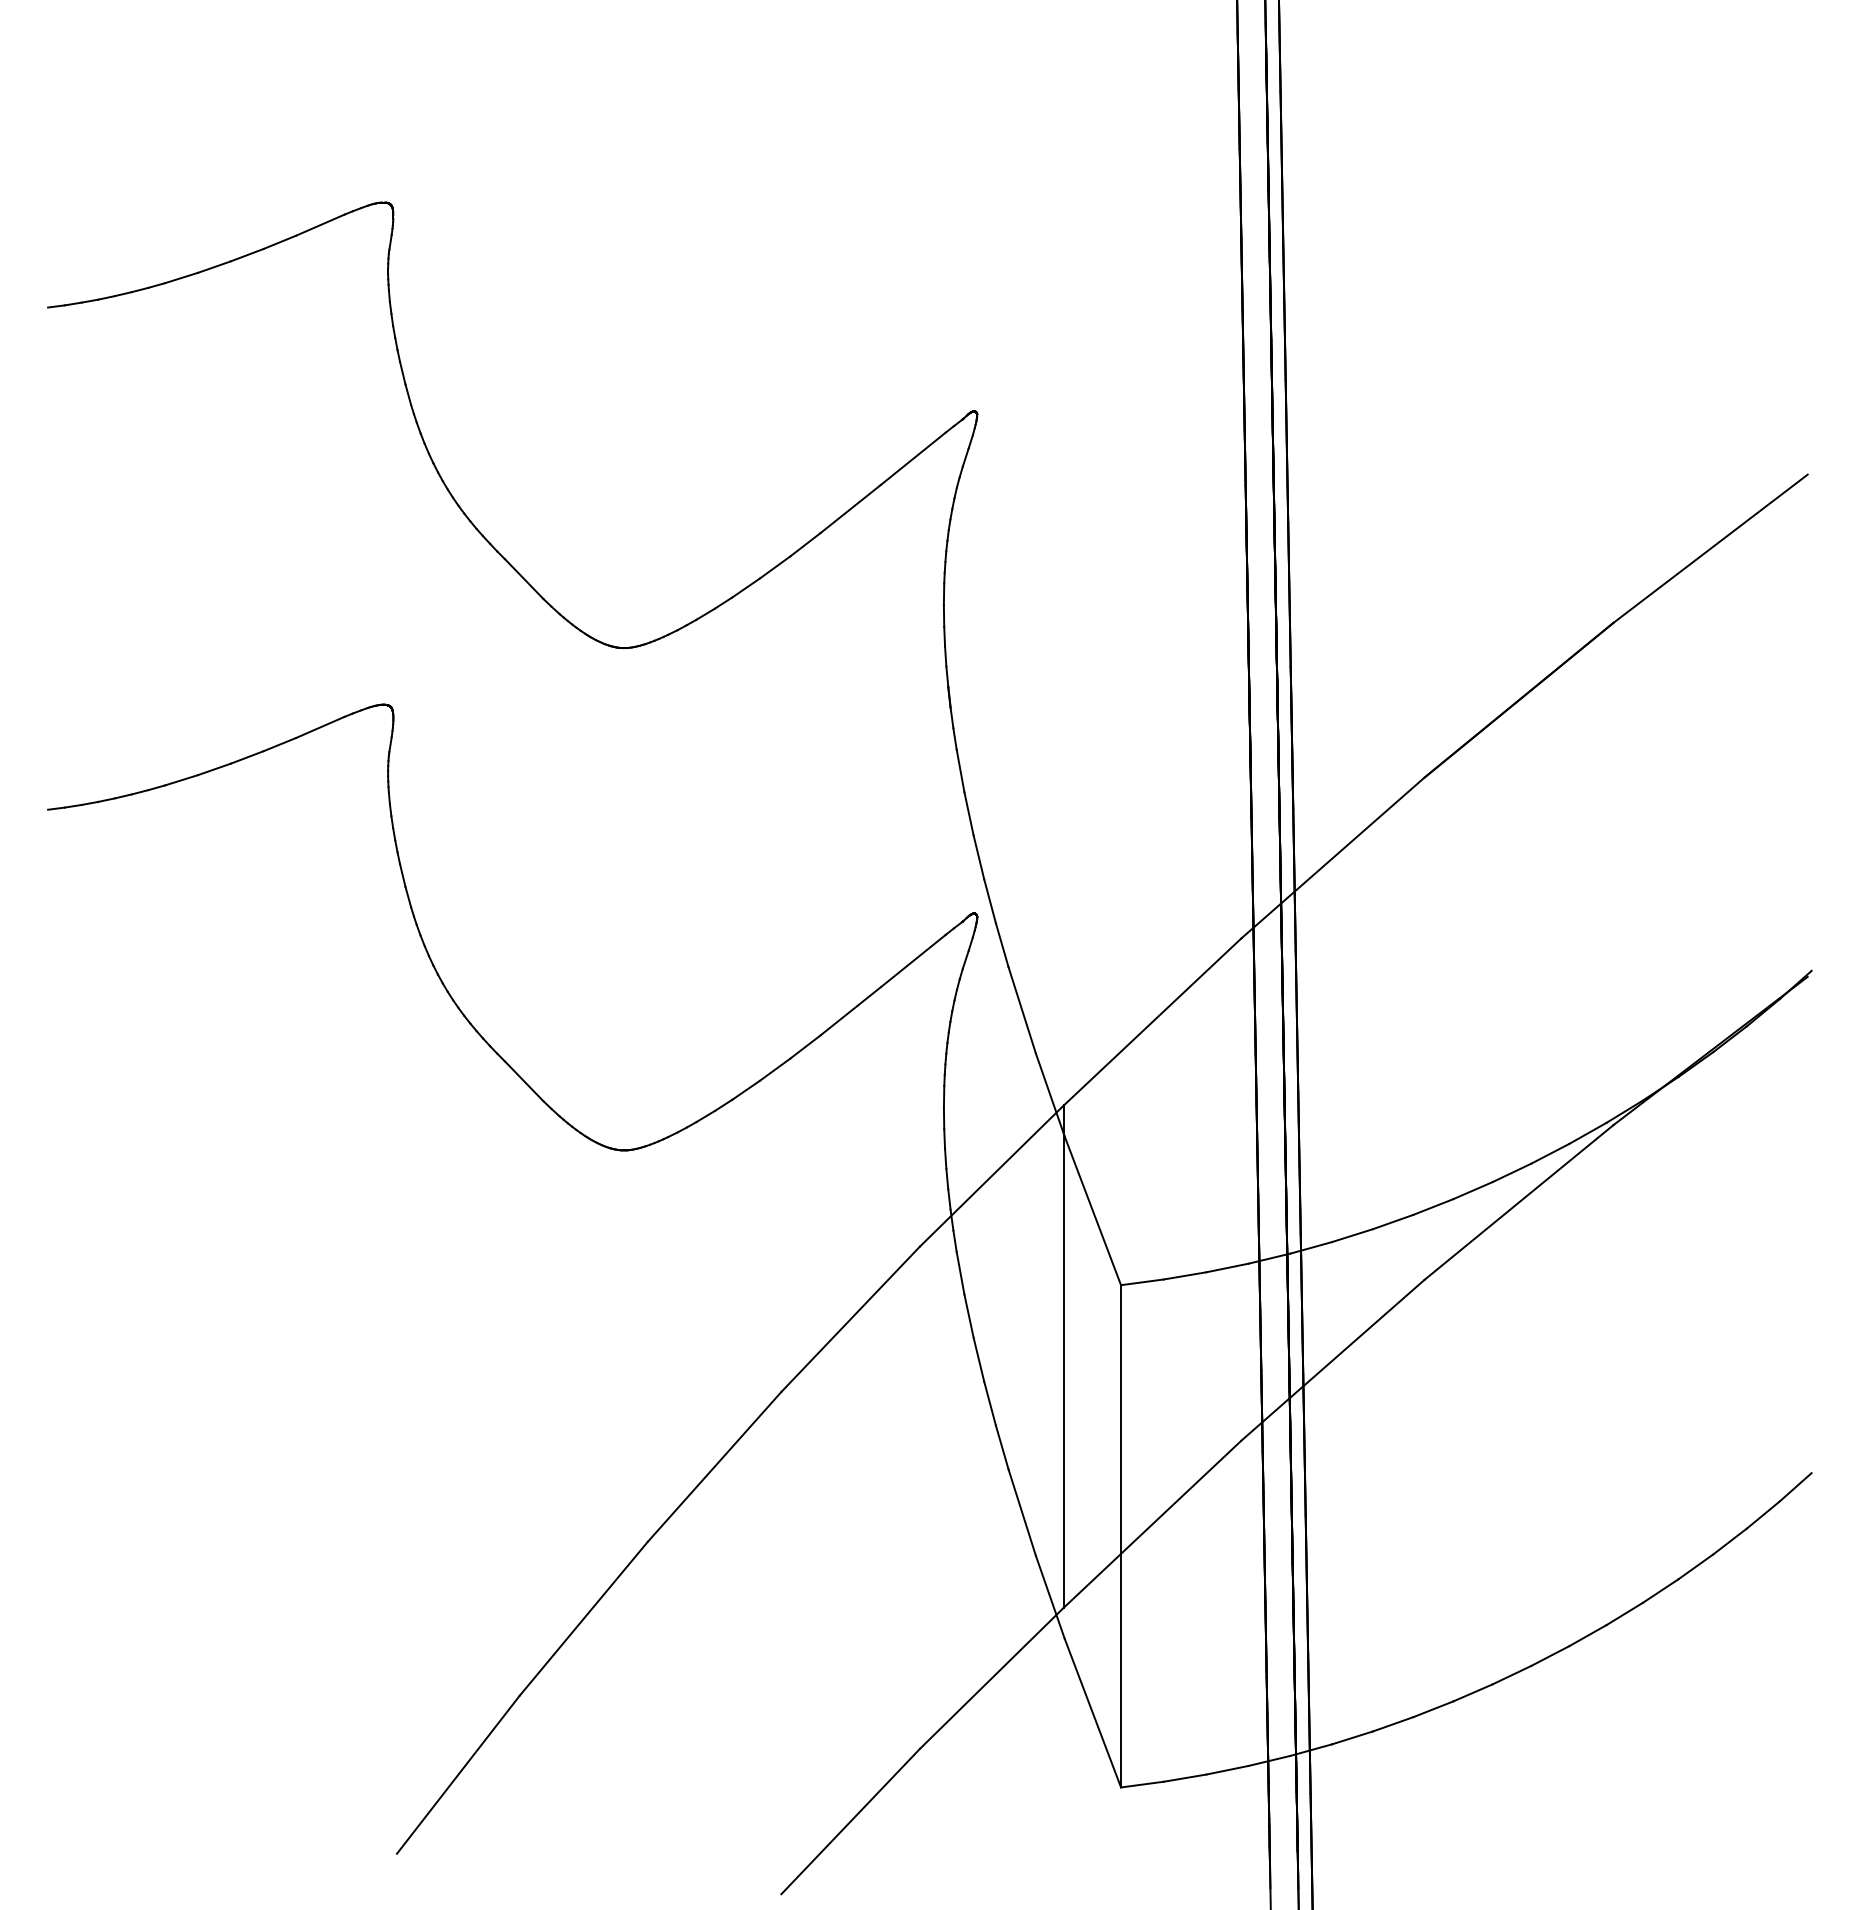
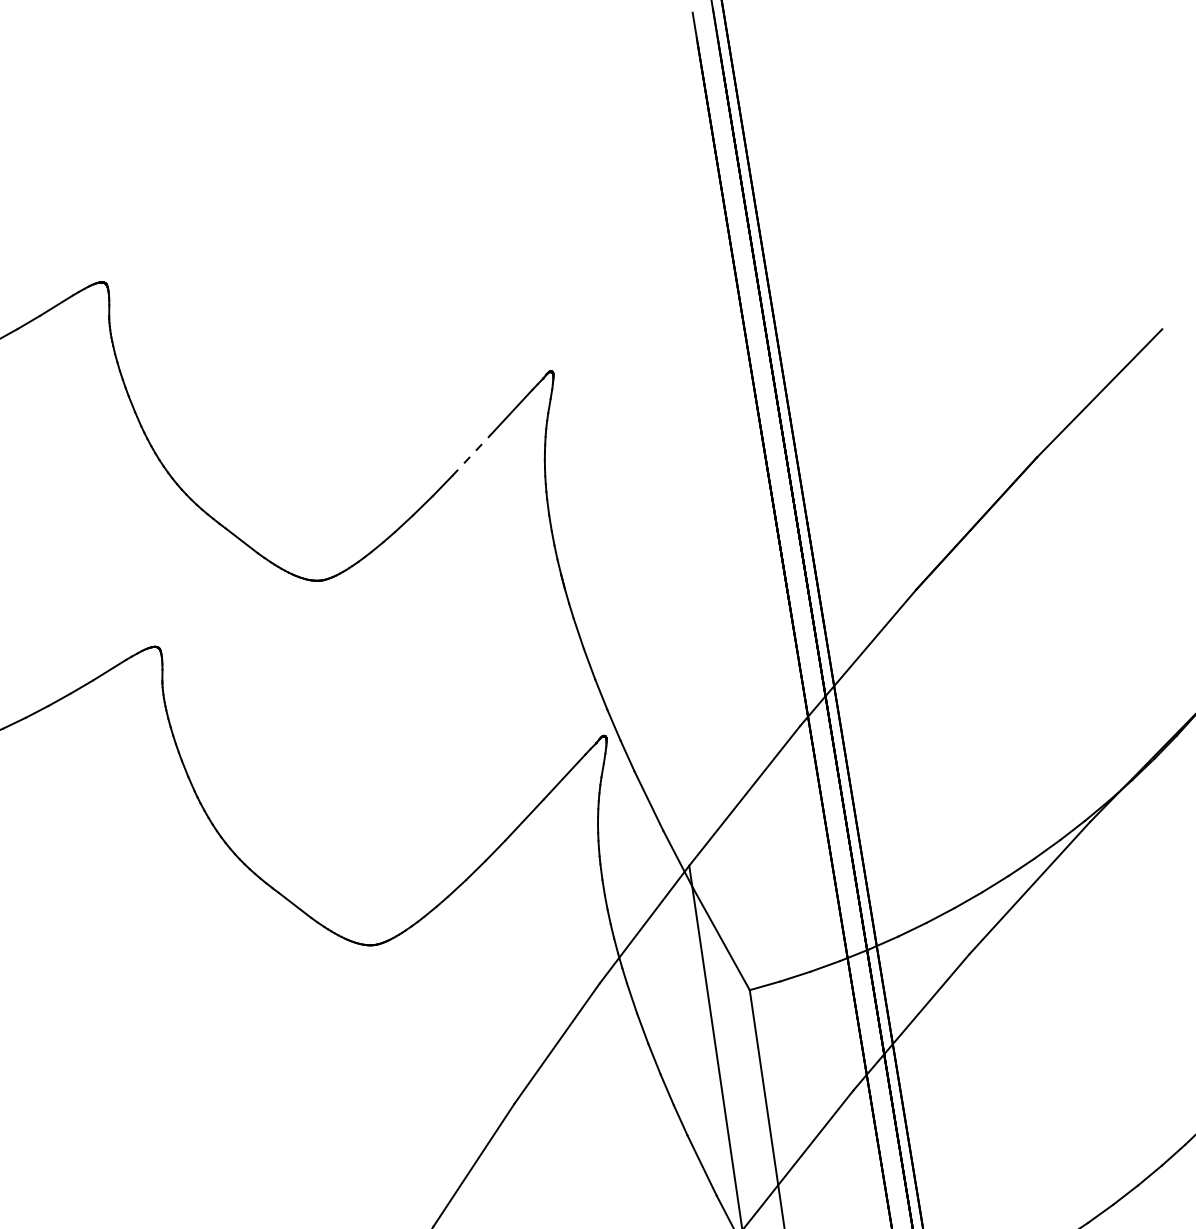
line: (850, 509) -> (471, 455), solid -> dashed

